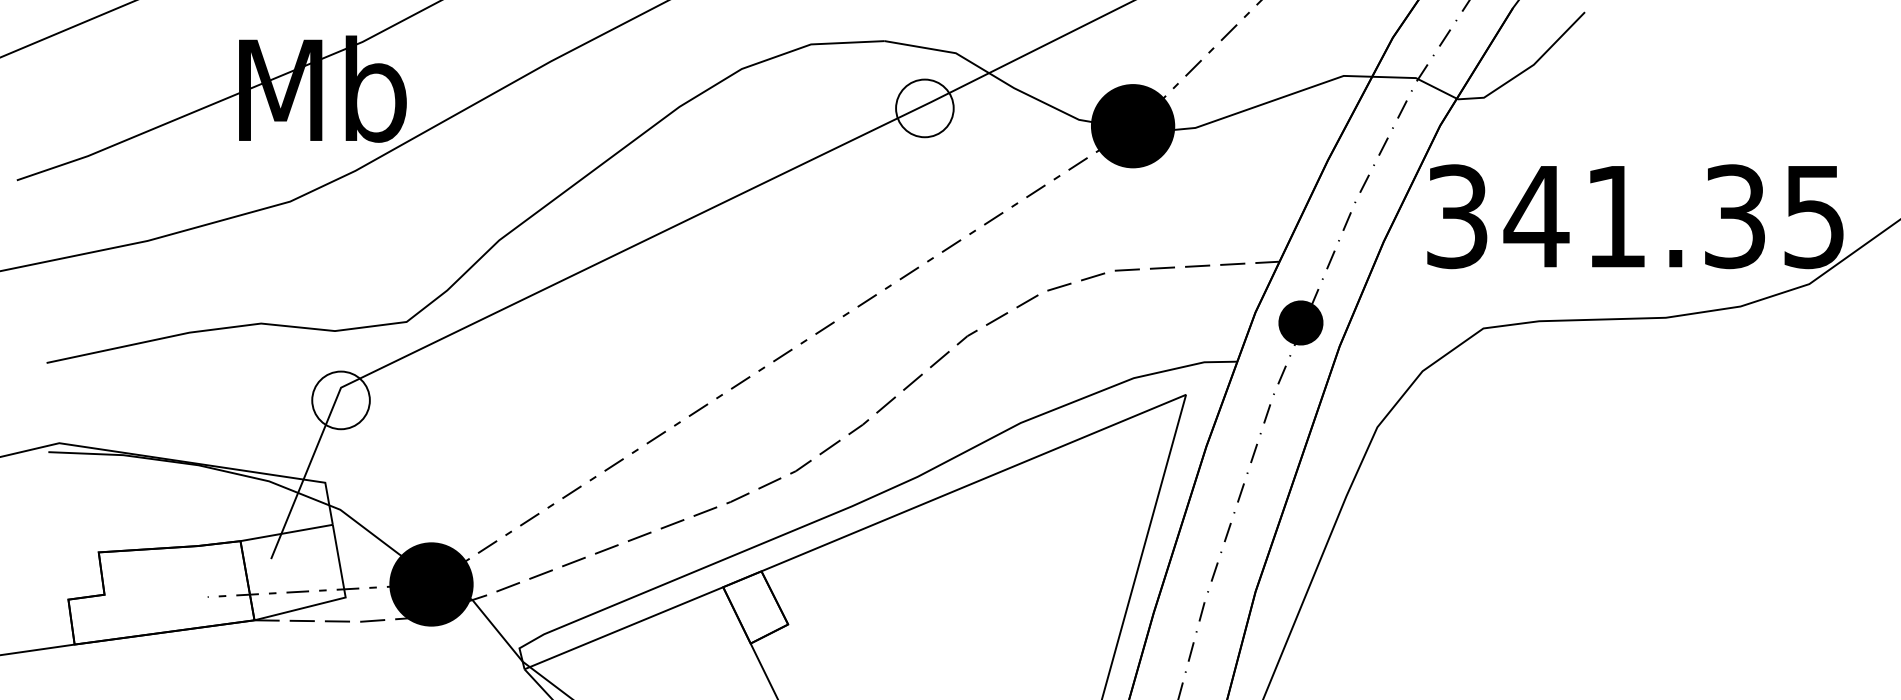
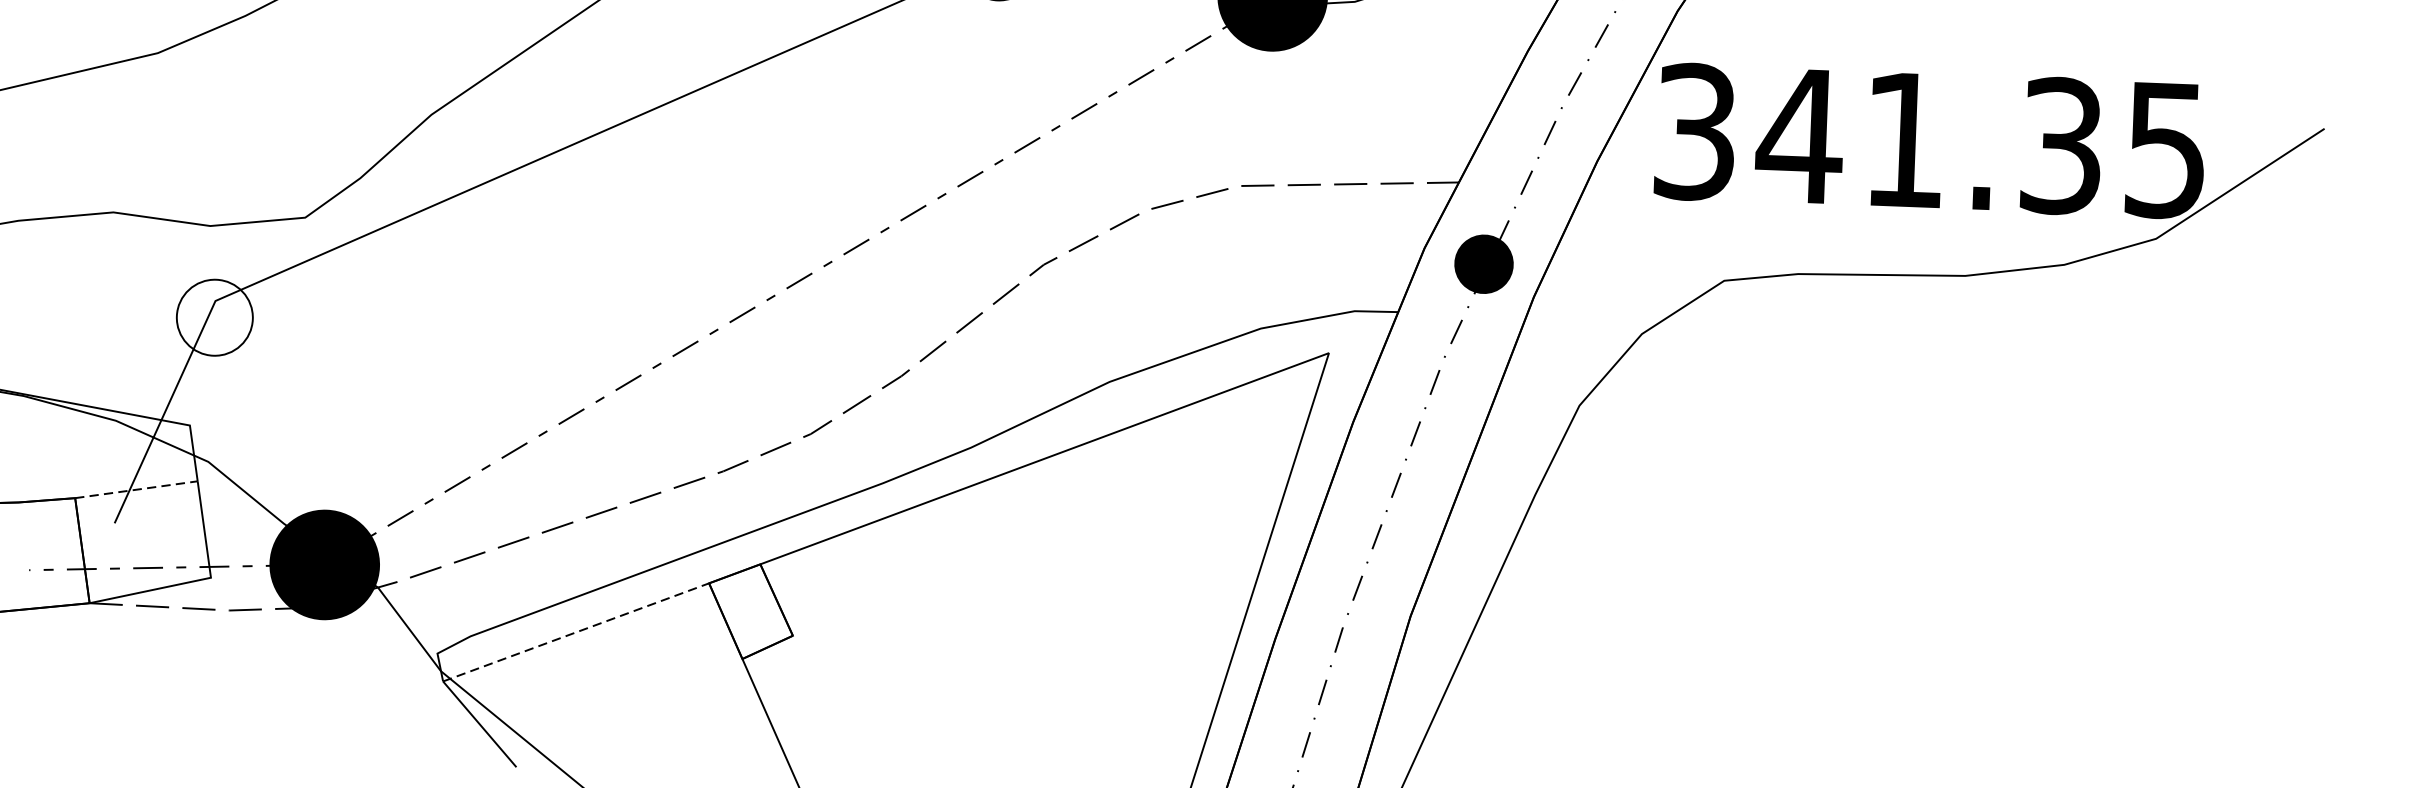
line: (286, 532) -> (136, 489), solid -> dashed
line: (624, 628) -> (576, 632), solid -> dashed

